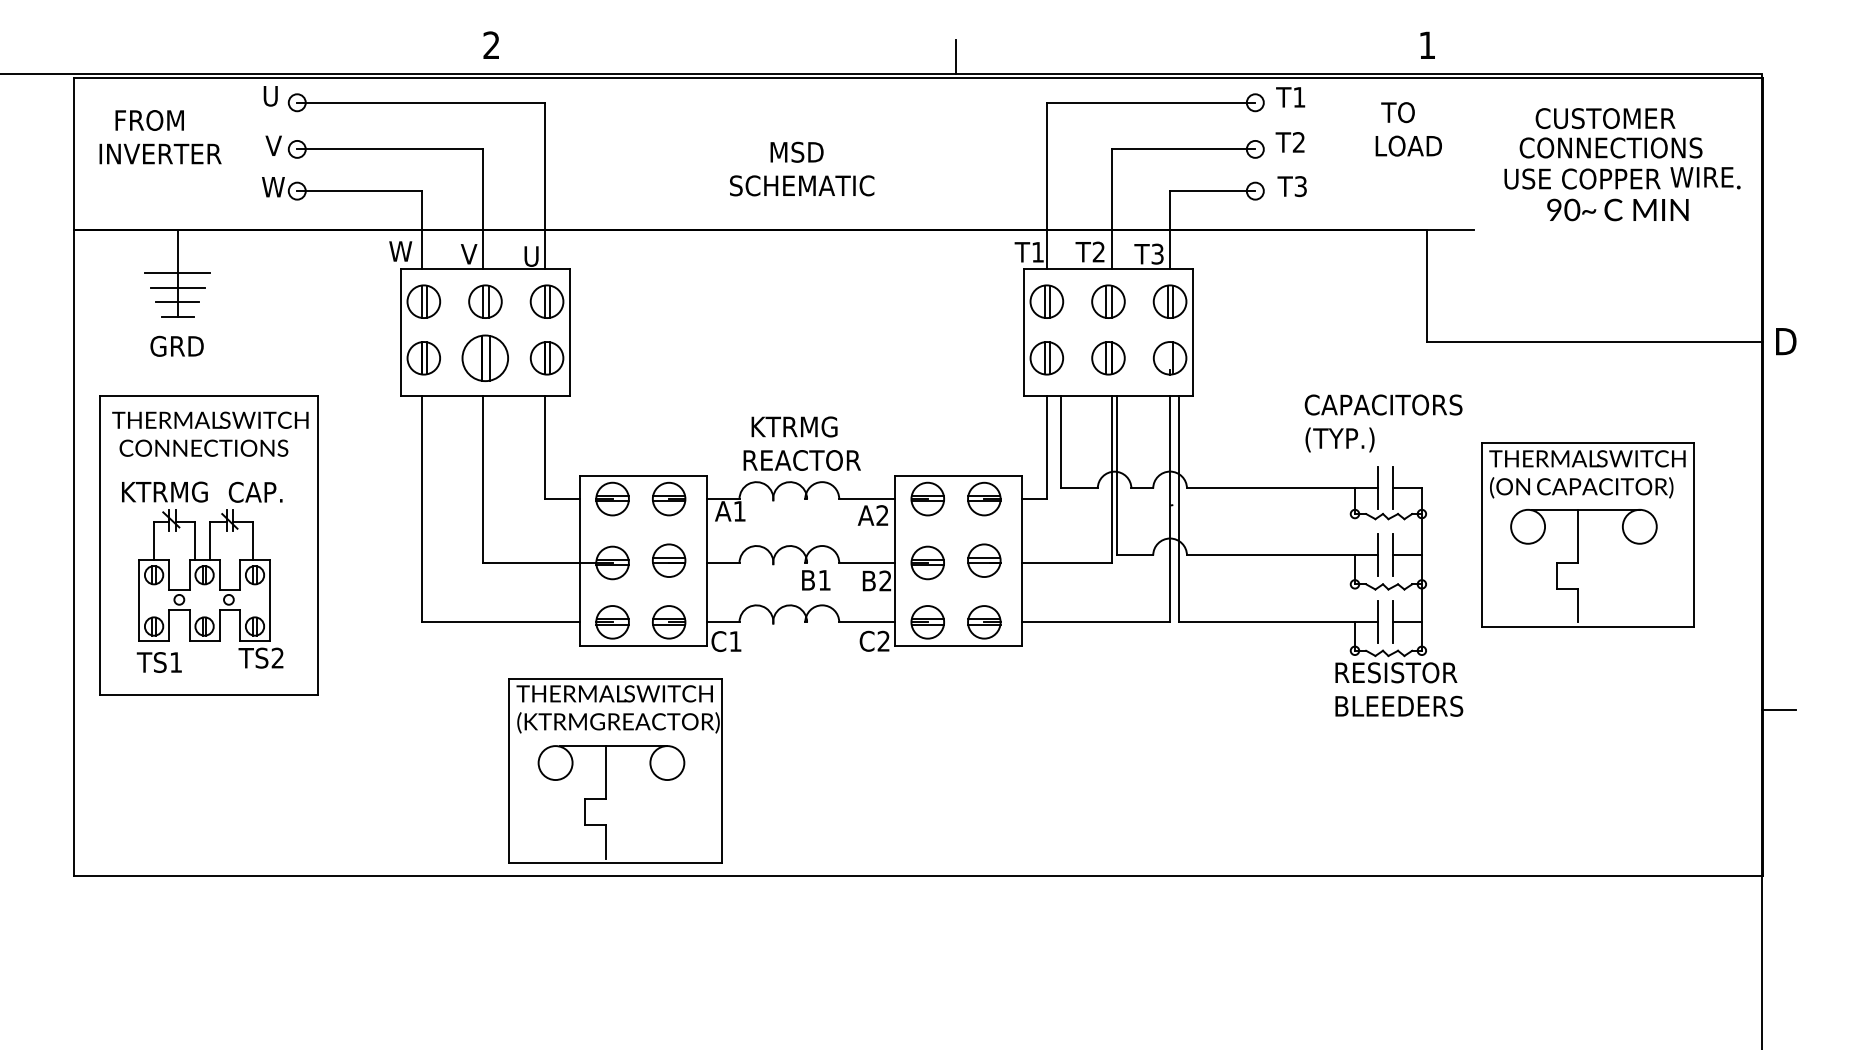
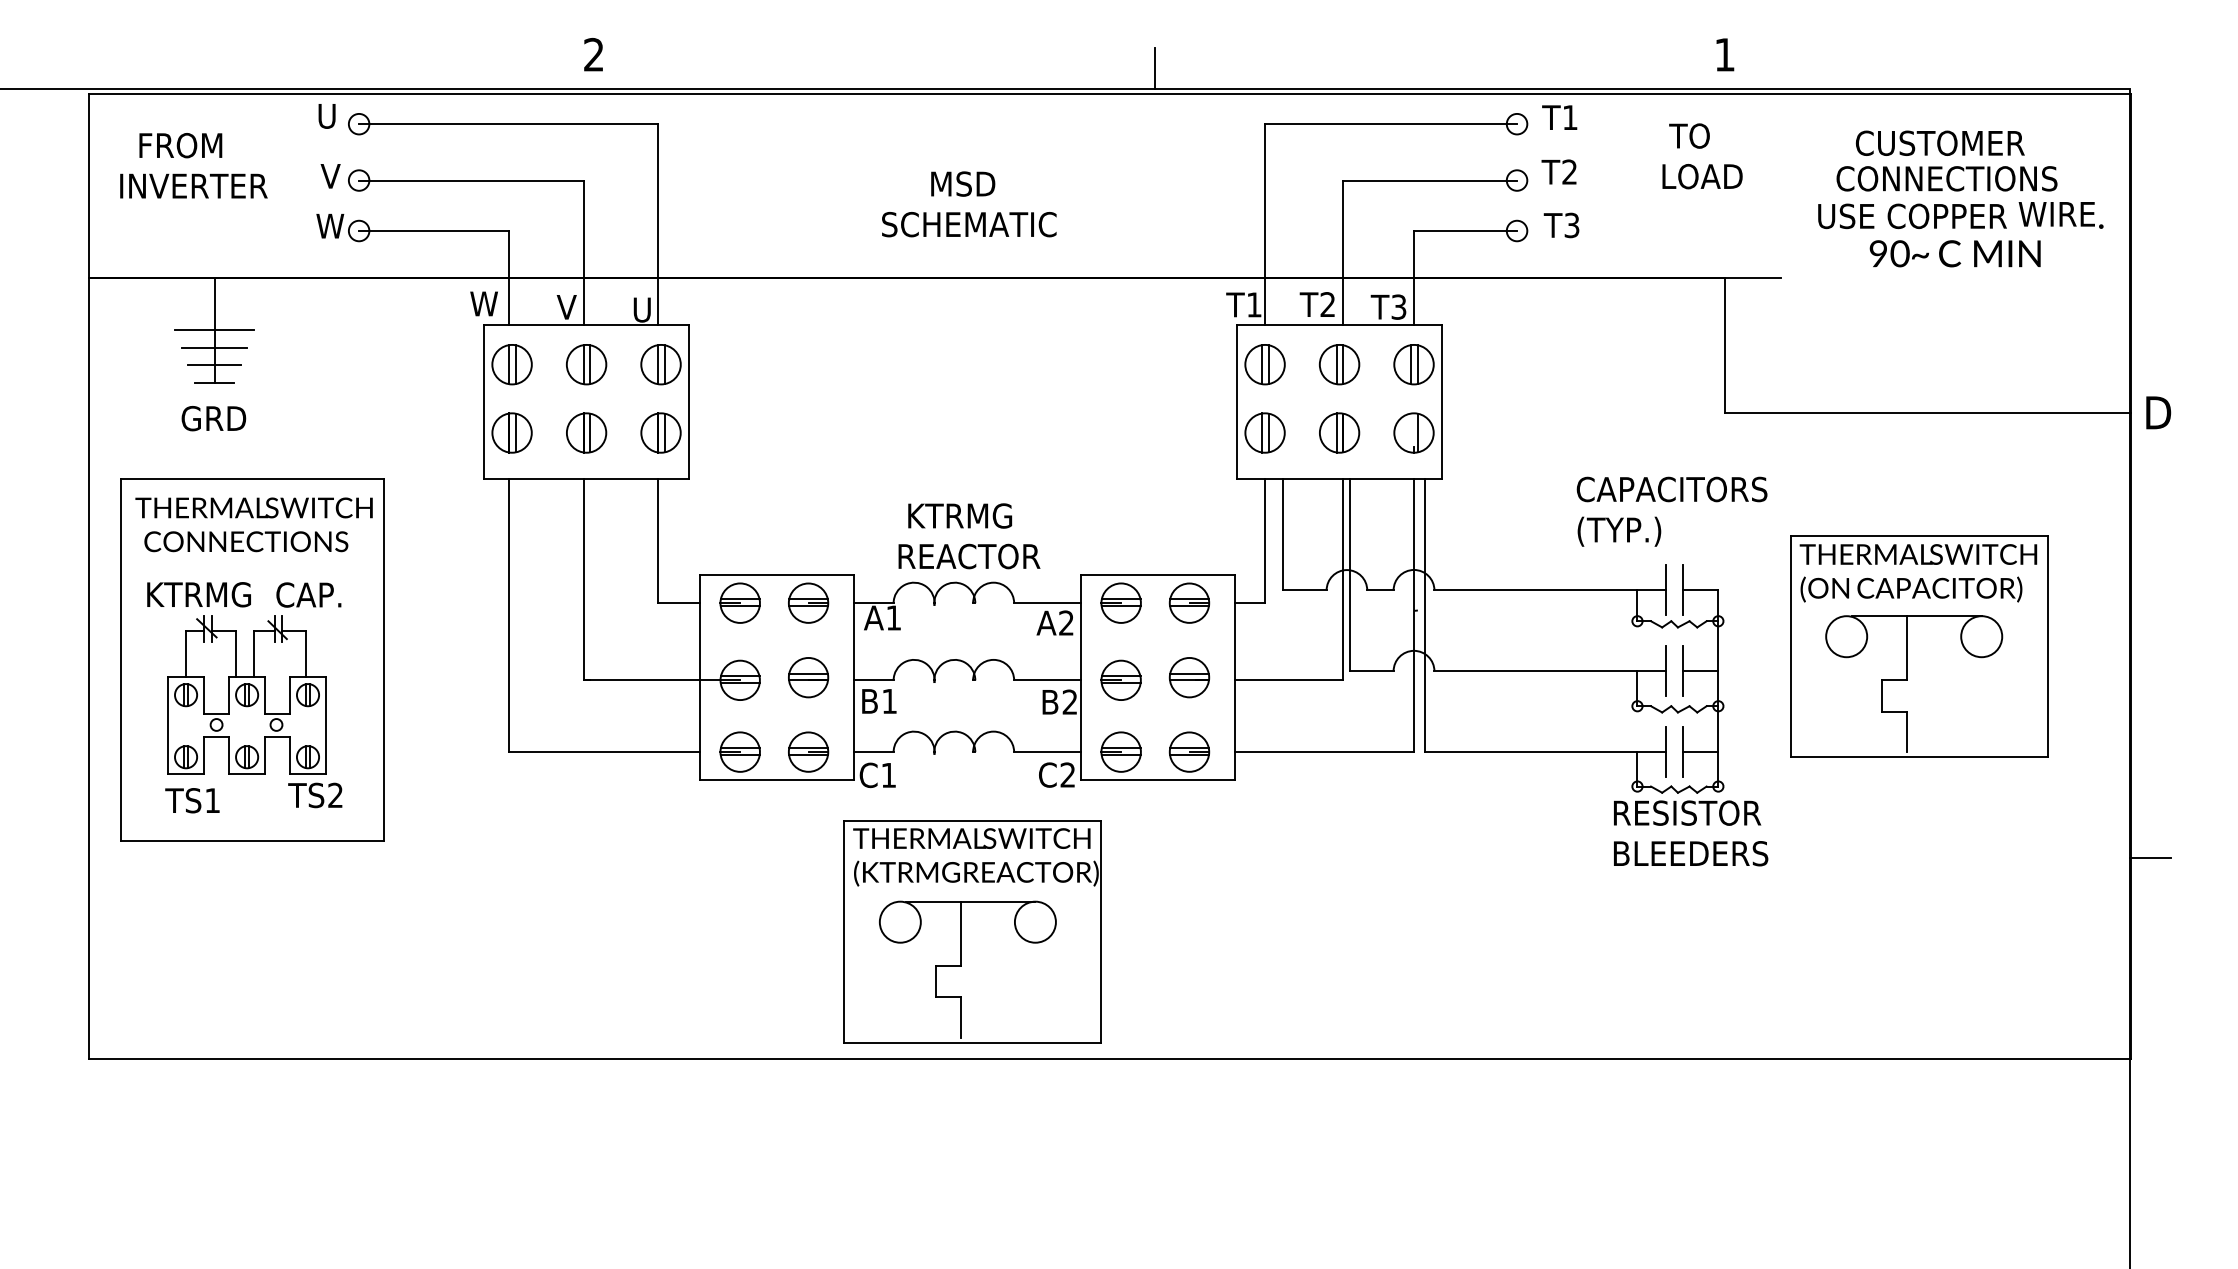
part: (485, 357) -> (586, 432), size x0.71
text: (816, 580) -> (879, 701), moved
part: (615, 770) -> (972, 931), moved

